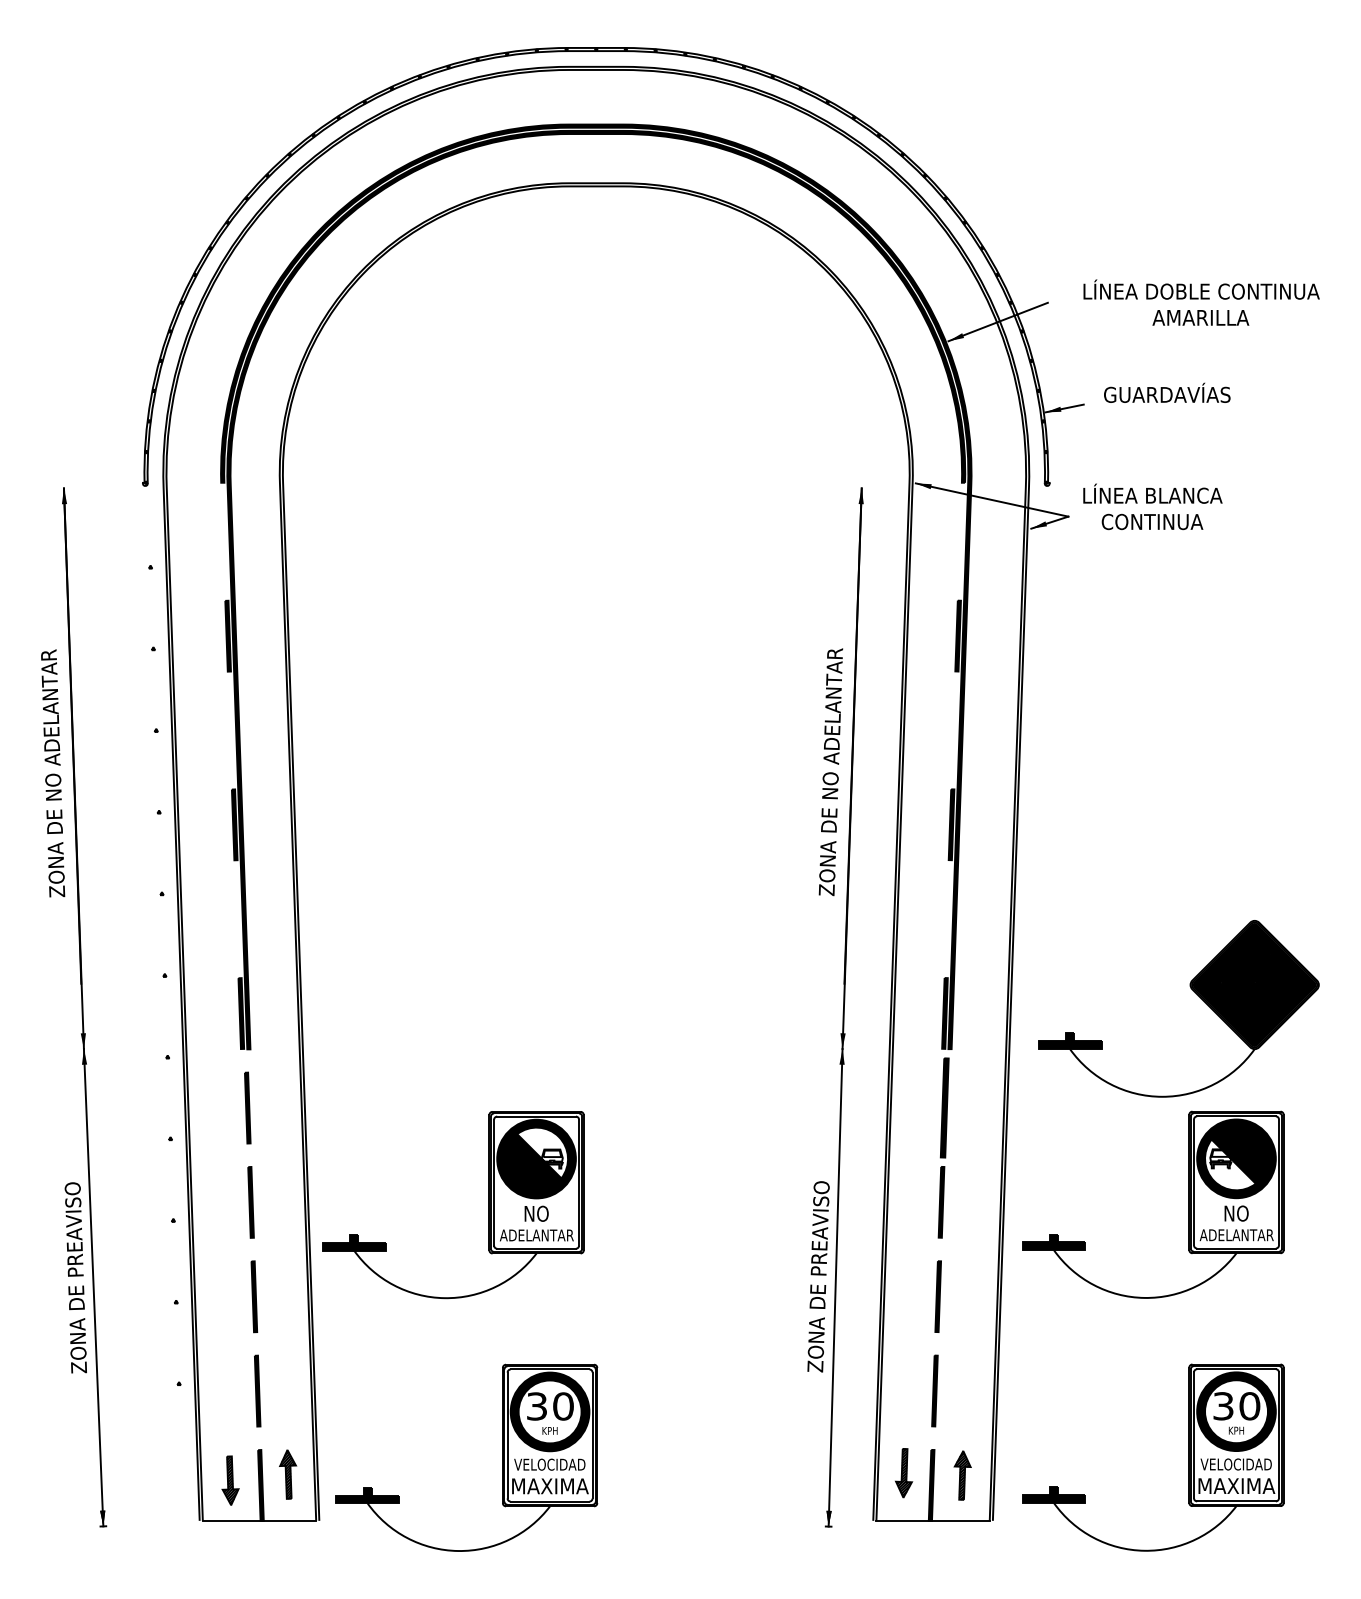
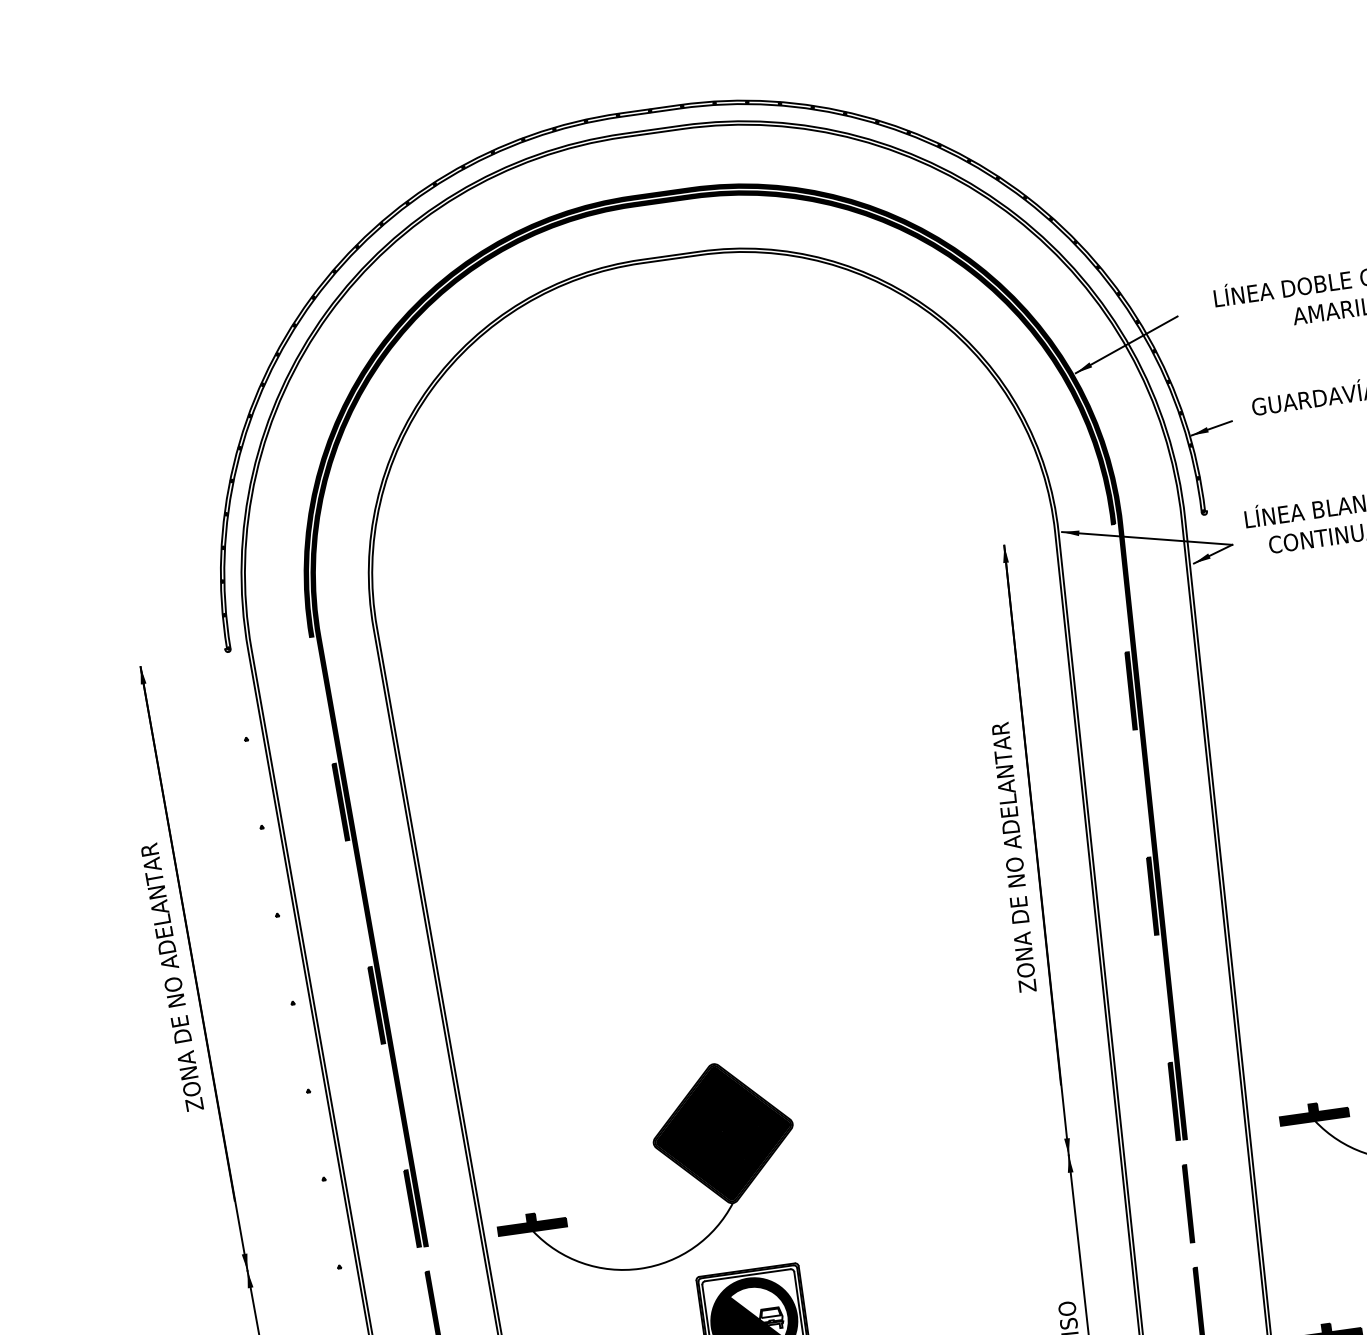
part: (471, 992) -> (658, 1150), added
part: (944, 1107) -> (1188, 1203), size x0.71

